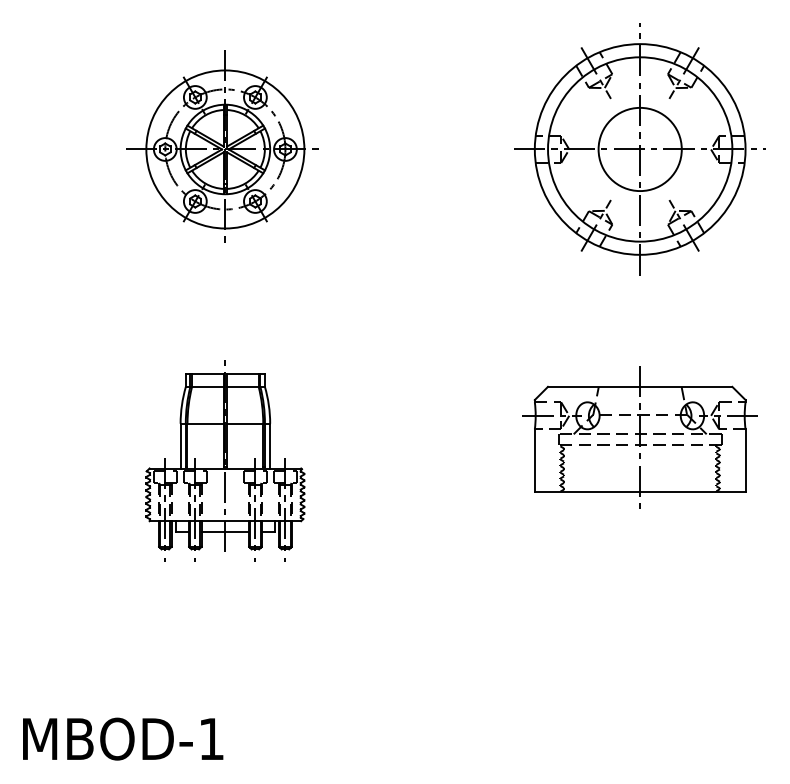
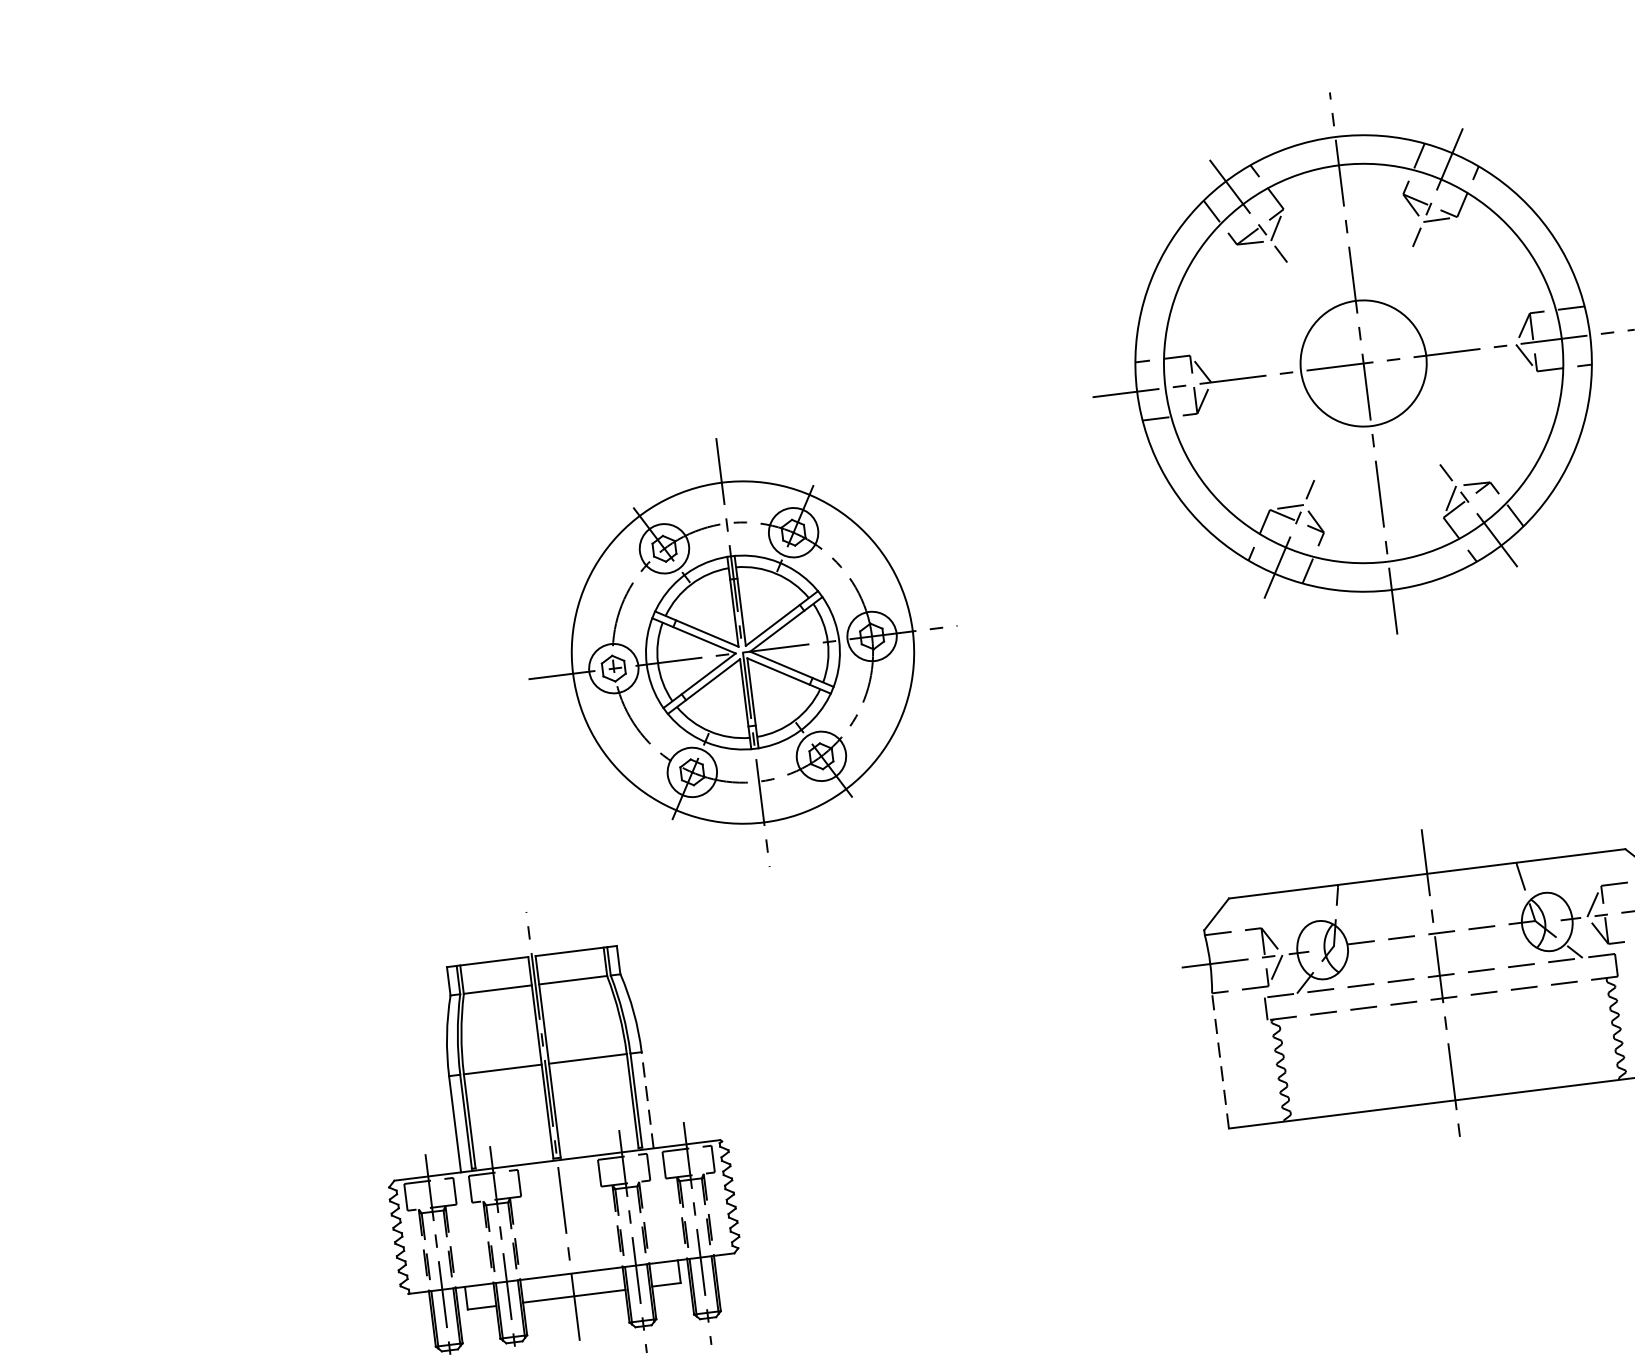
part: (222, 146) -> (735, 646), moved
circle: (639, 149) -> (1362, 363), size x0.7
line: (270, 445) -> (648, 1098), solid -> dashed
line: (534, 460) -> (1219, 1060), solid -> dashed

